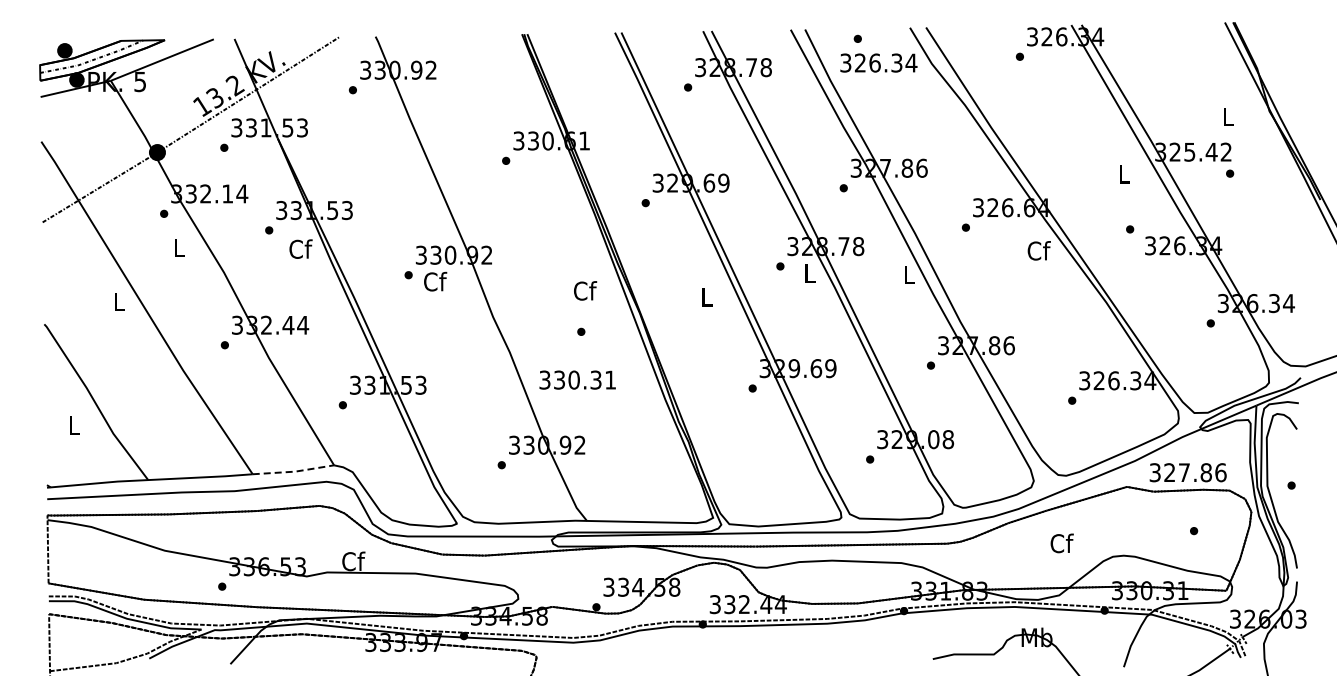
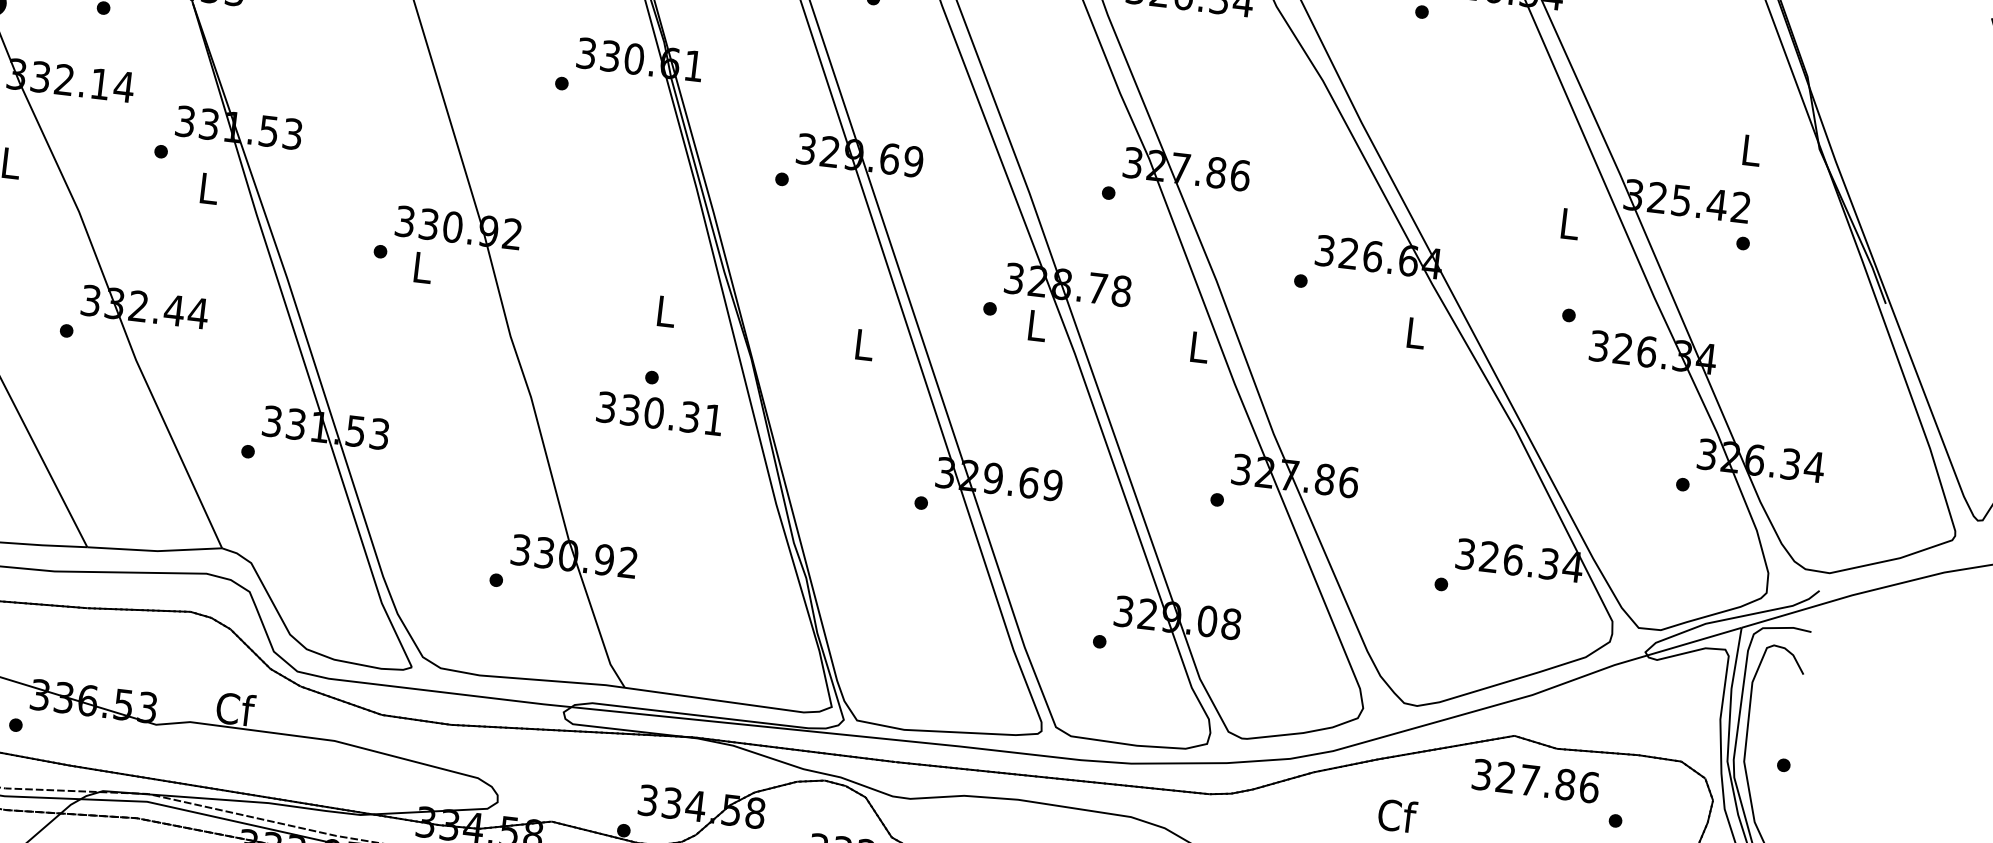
text: (300, 248) -> (208, 187), Cf -> L
text: (1038, 250) -> (1415, 332), Cf -> L
text: (435, 281) -> (423, 267), Cf -> L
text: (585, 290) -> (666, 310), Cf -> L
text: (577, 379) -> (659, 412), moved
line: (294, 471) -> (156, 550), dashed -> solid
text: (1187, 472) -> (1534, 780), moved

